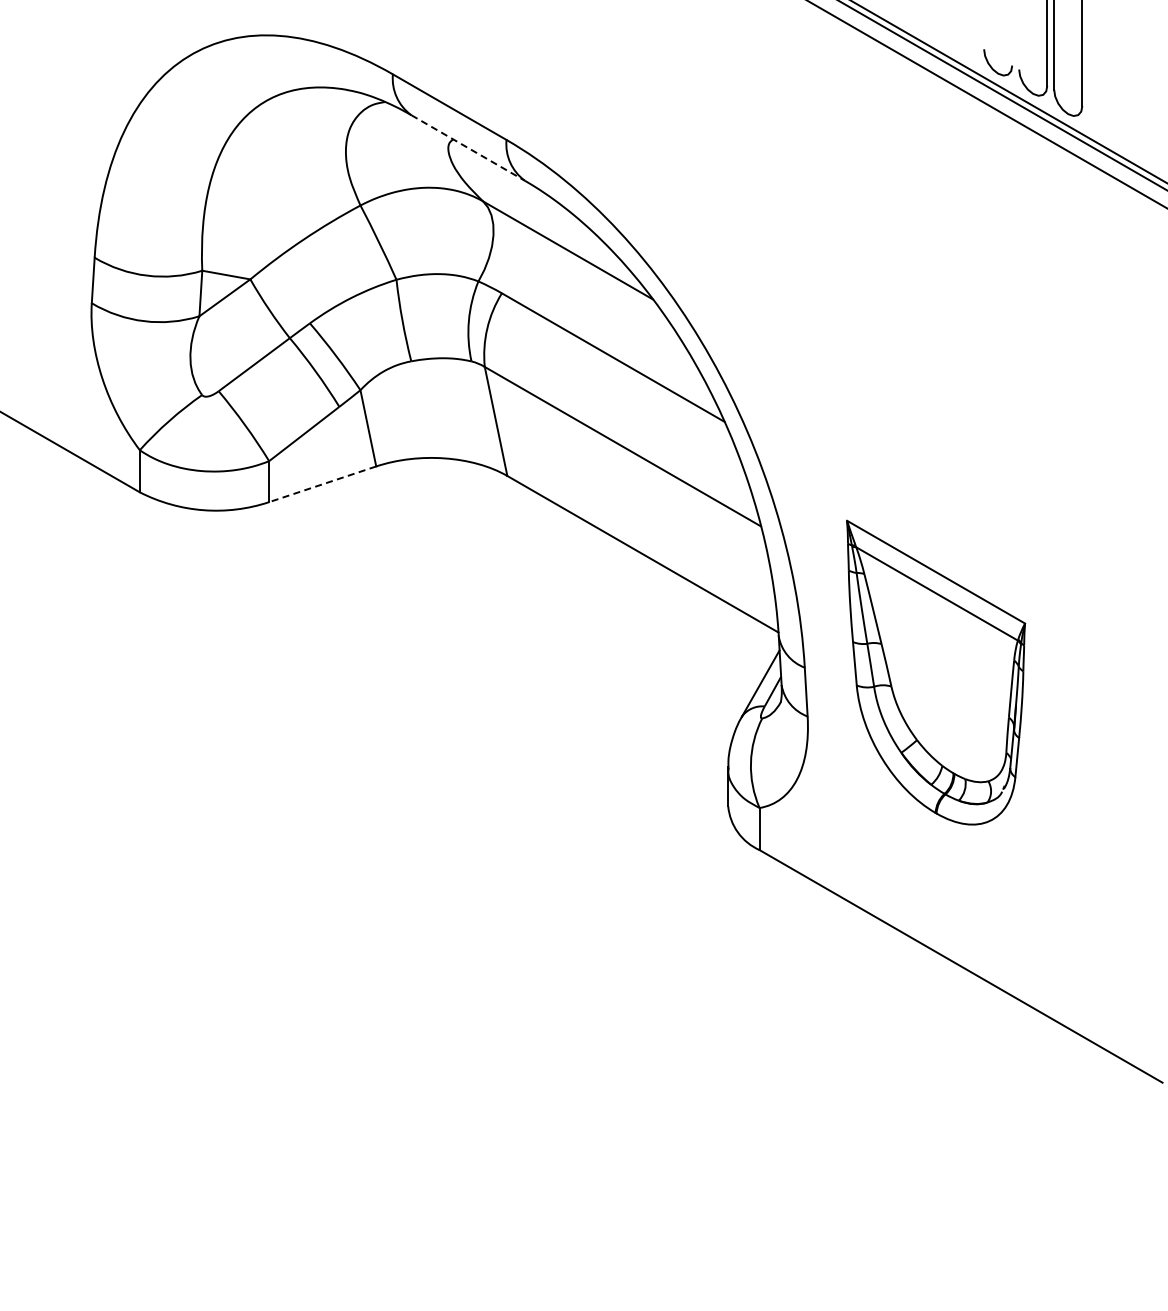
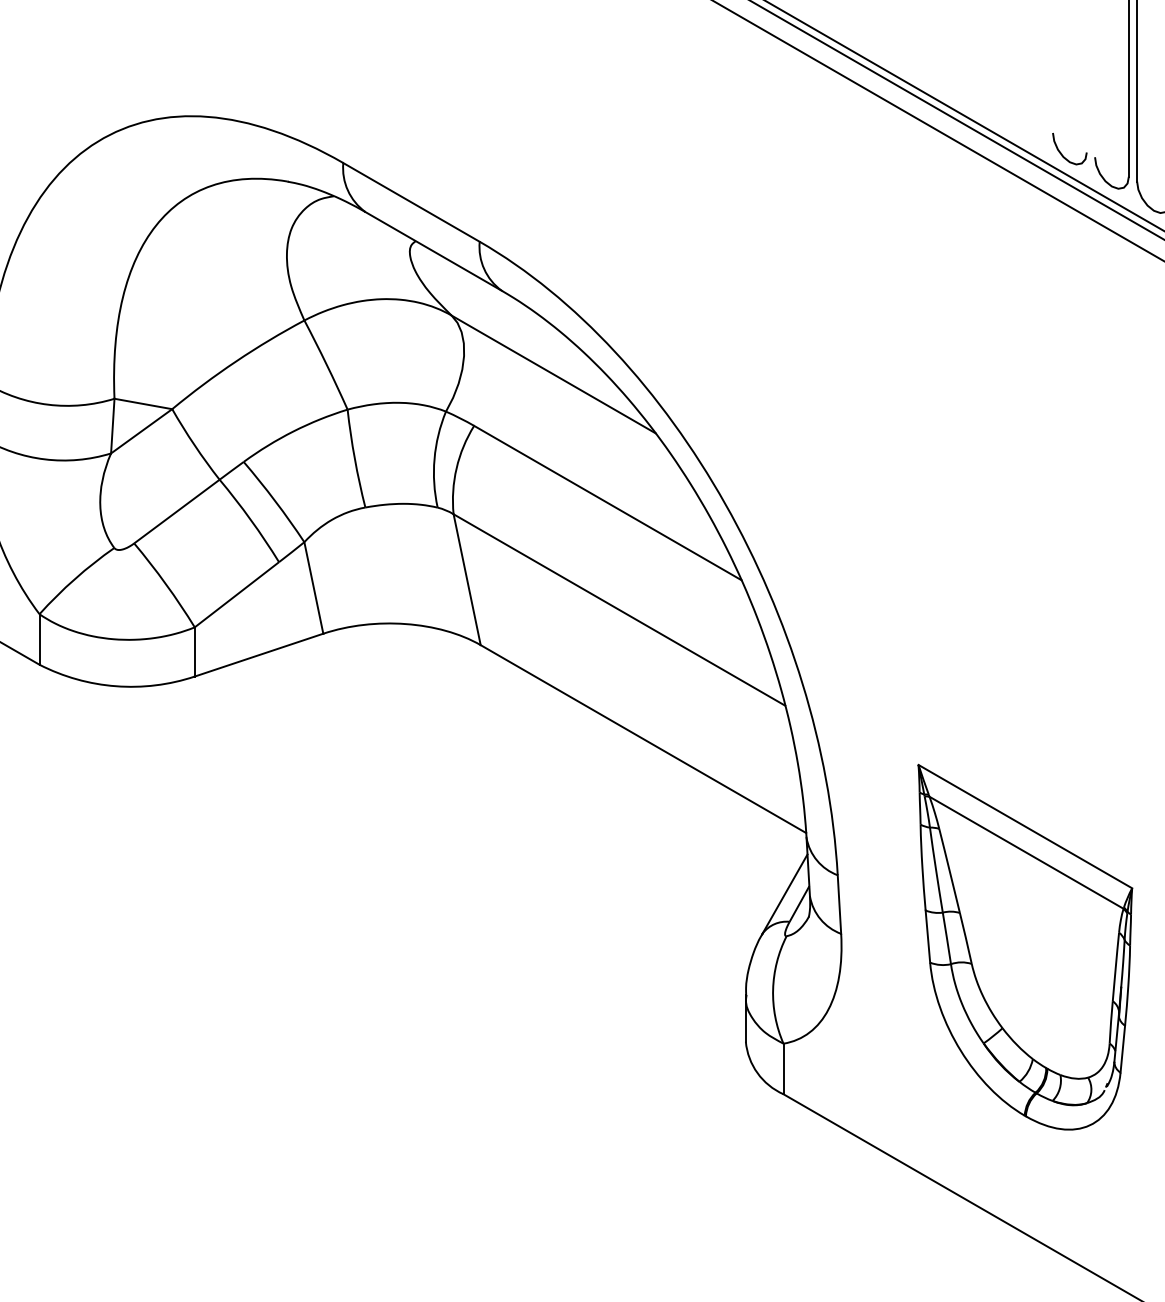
line: (468, 148) -> (434, 252), dashed -> solid
line: (322, 484) -> (258, 655), dashed -> solid
part: (936, 672) -> (1025, 947), moved

